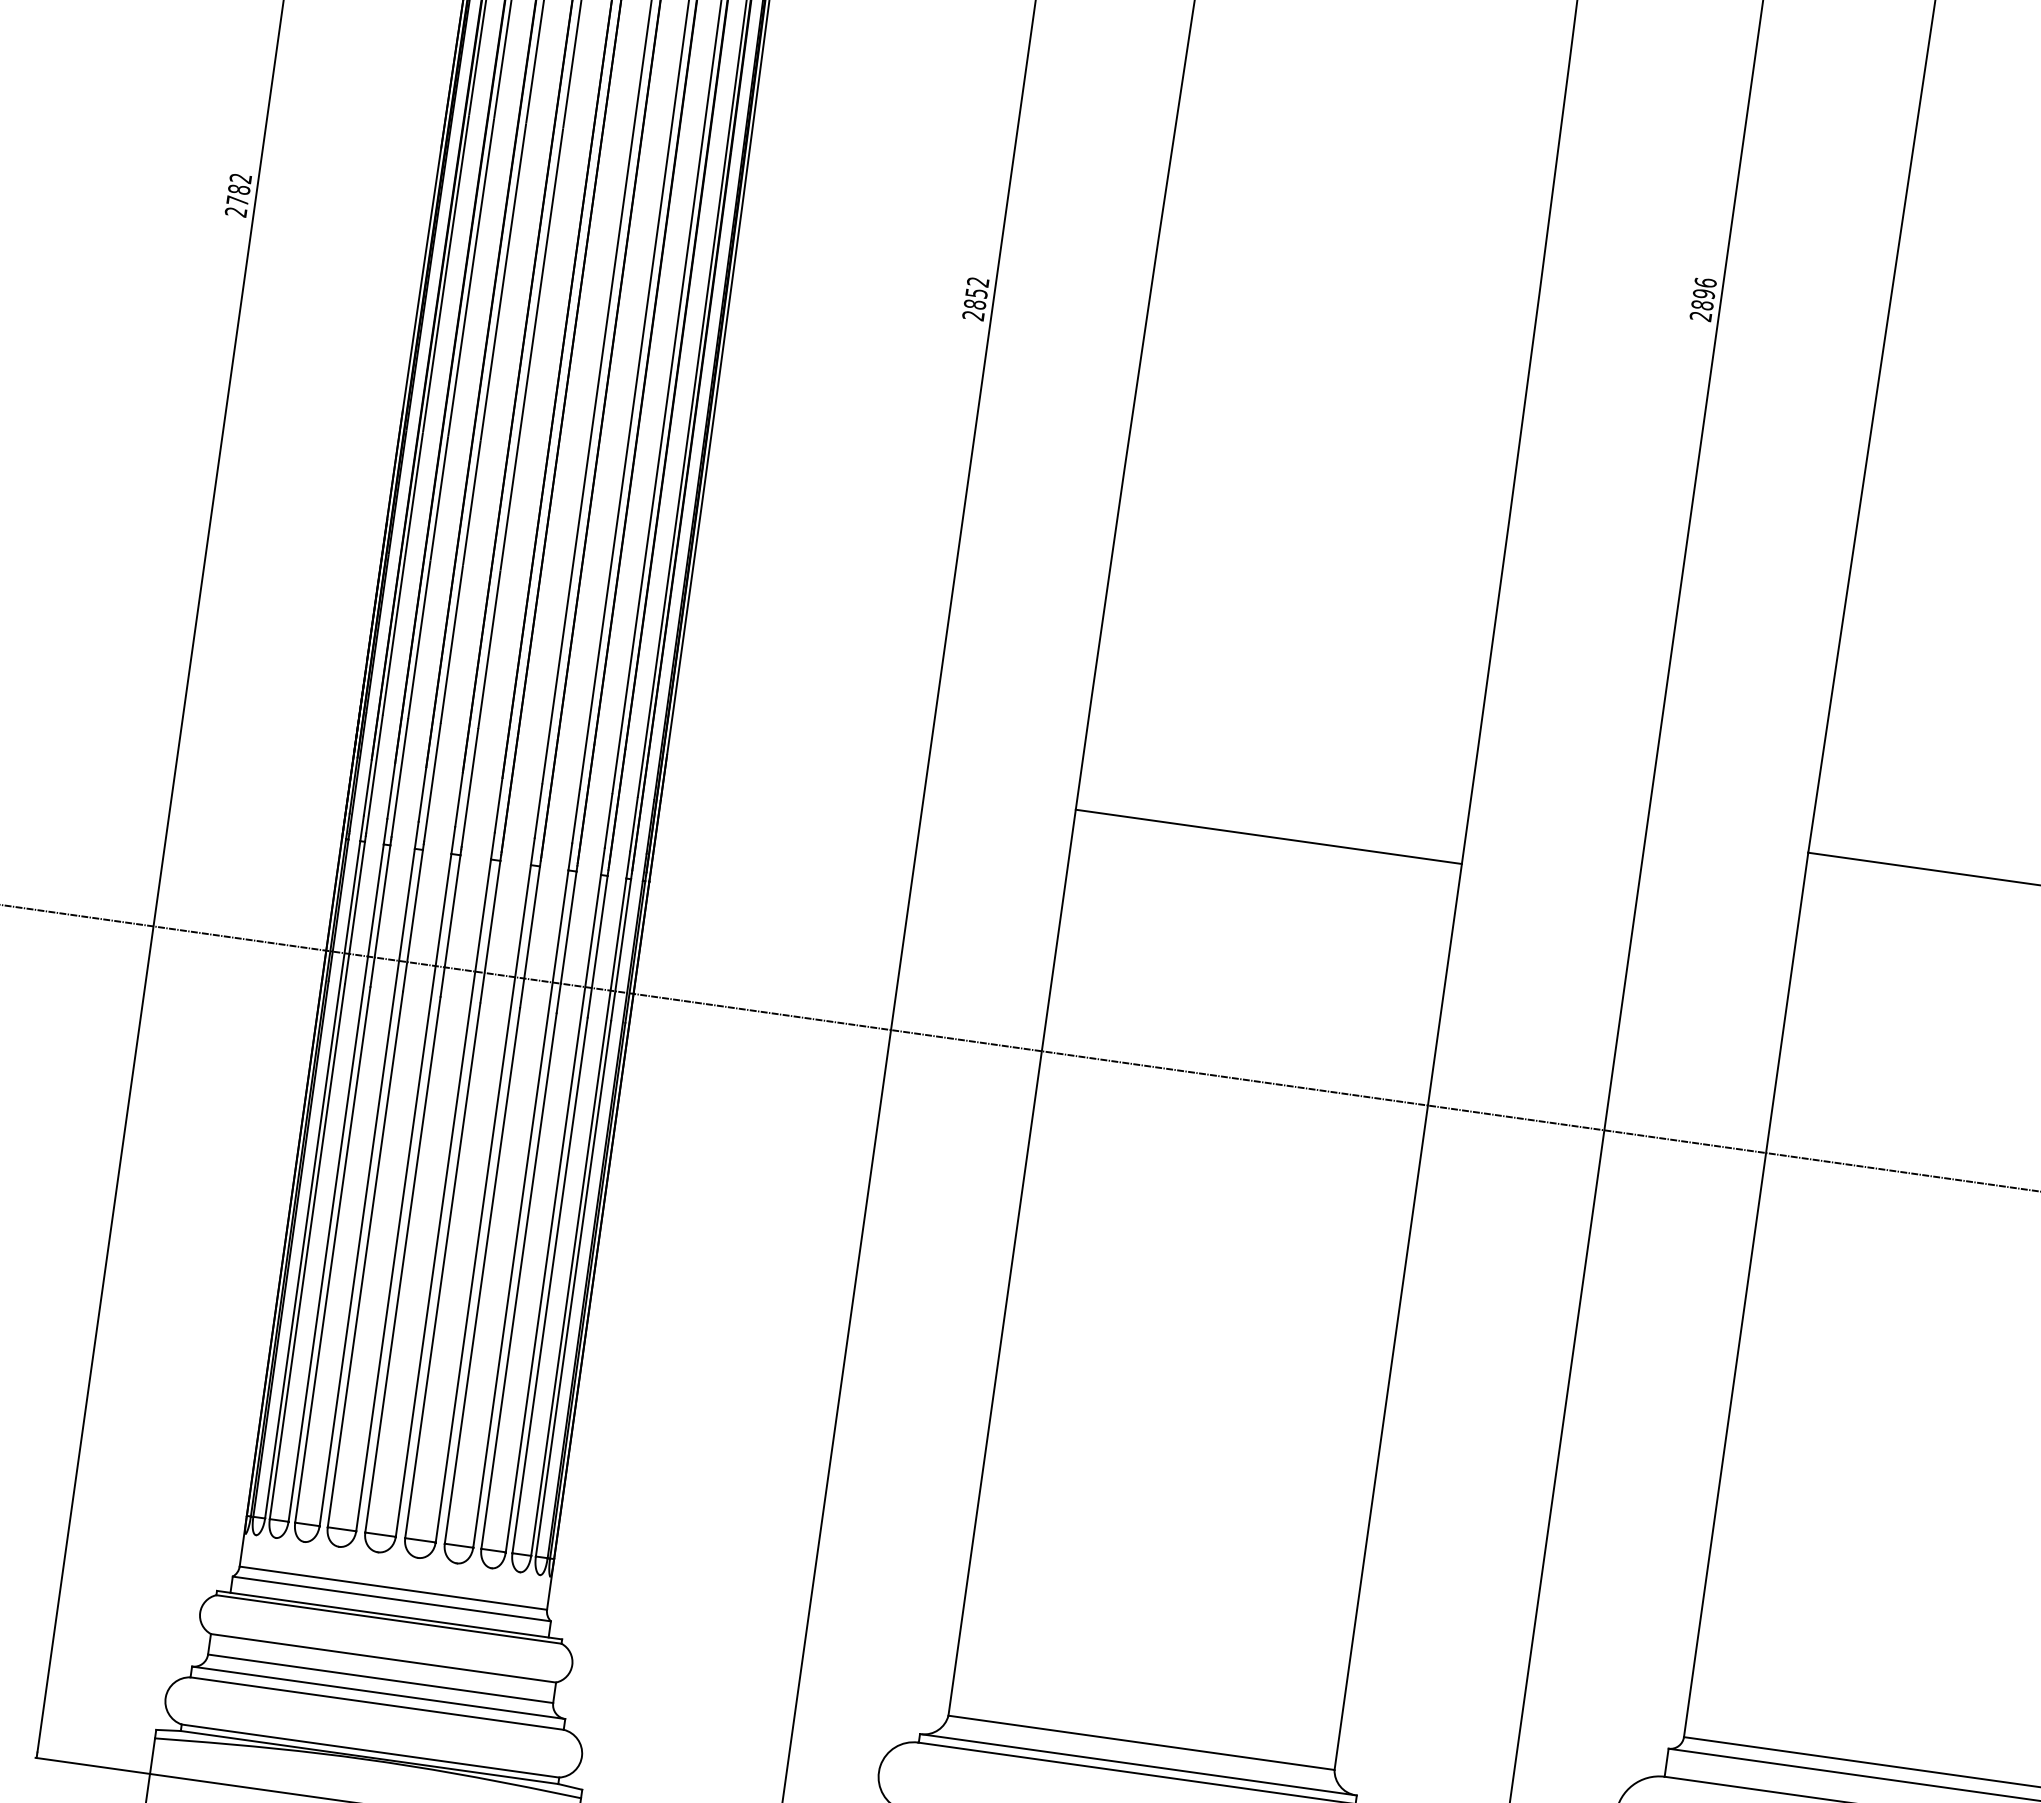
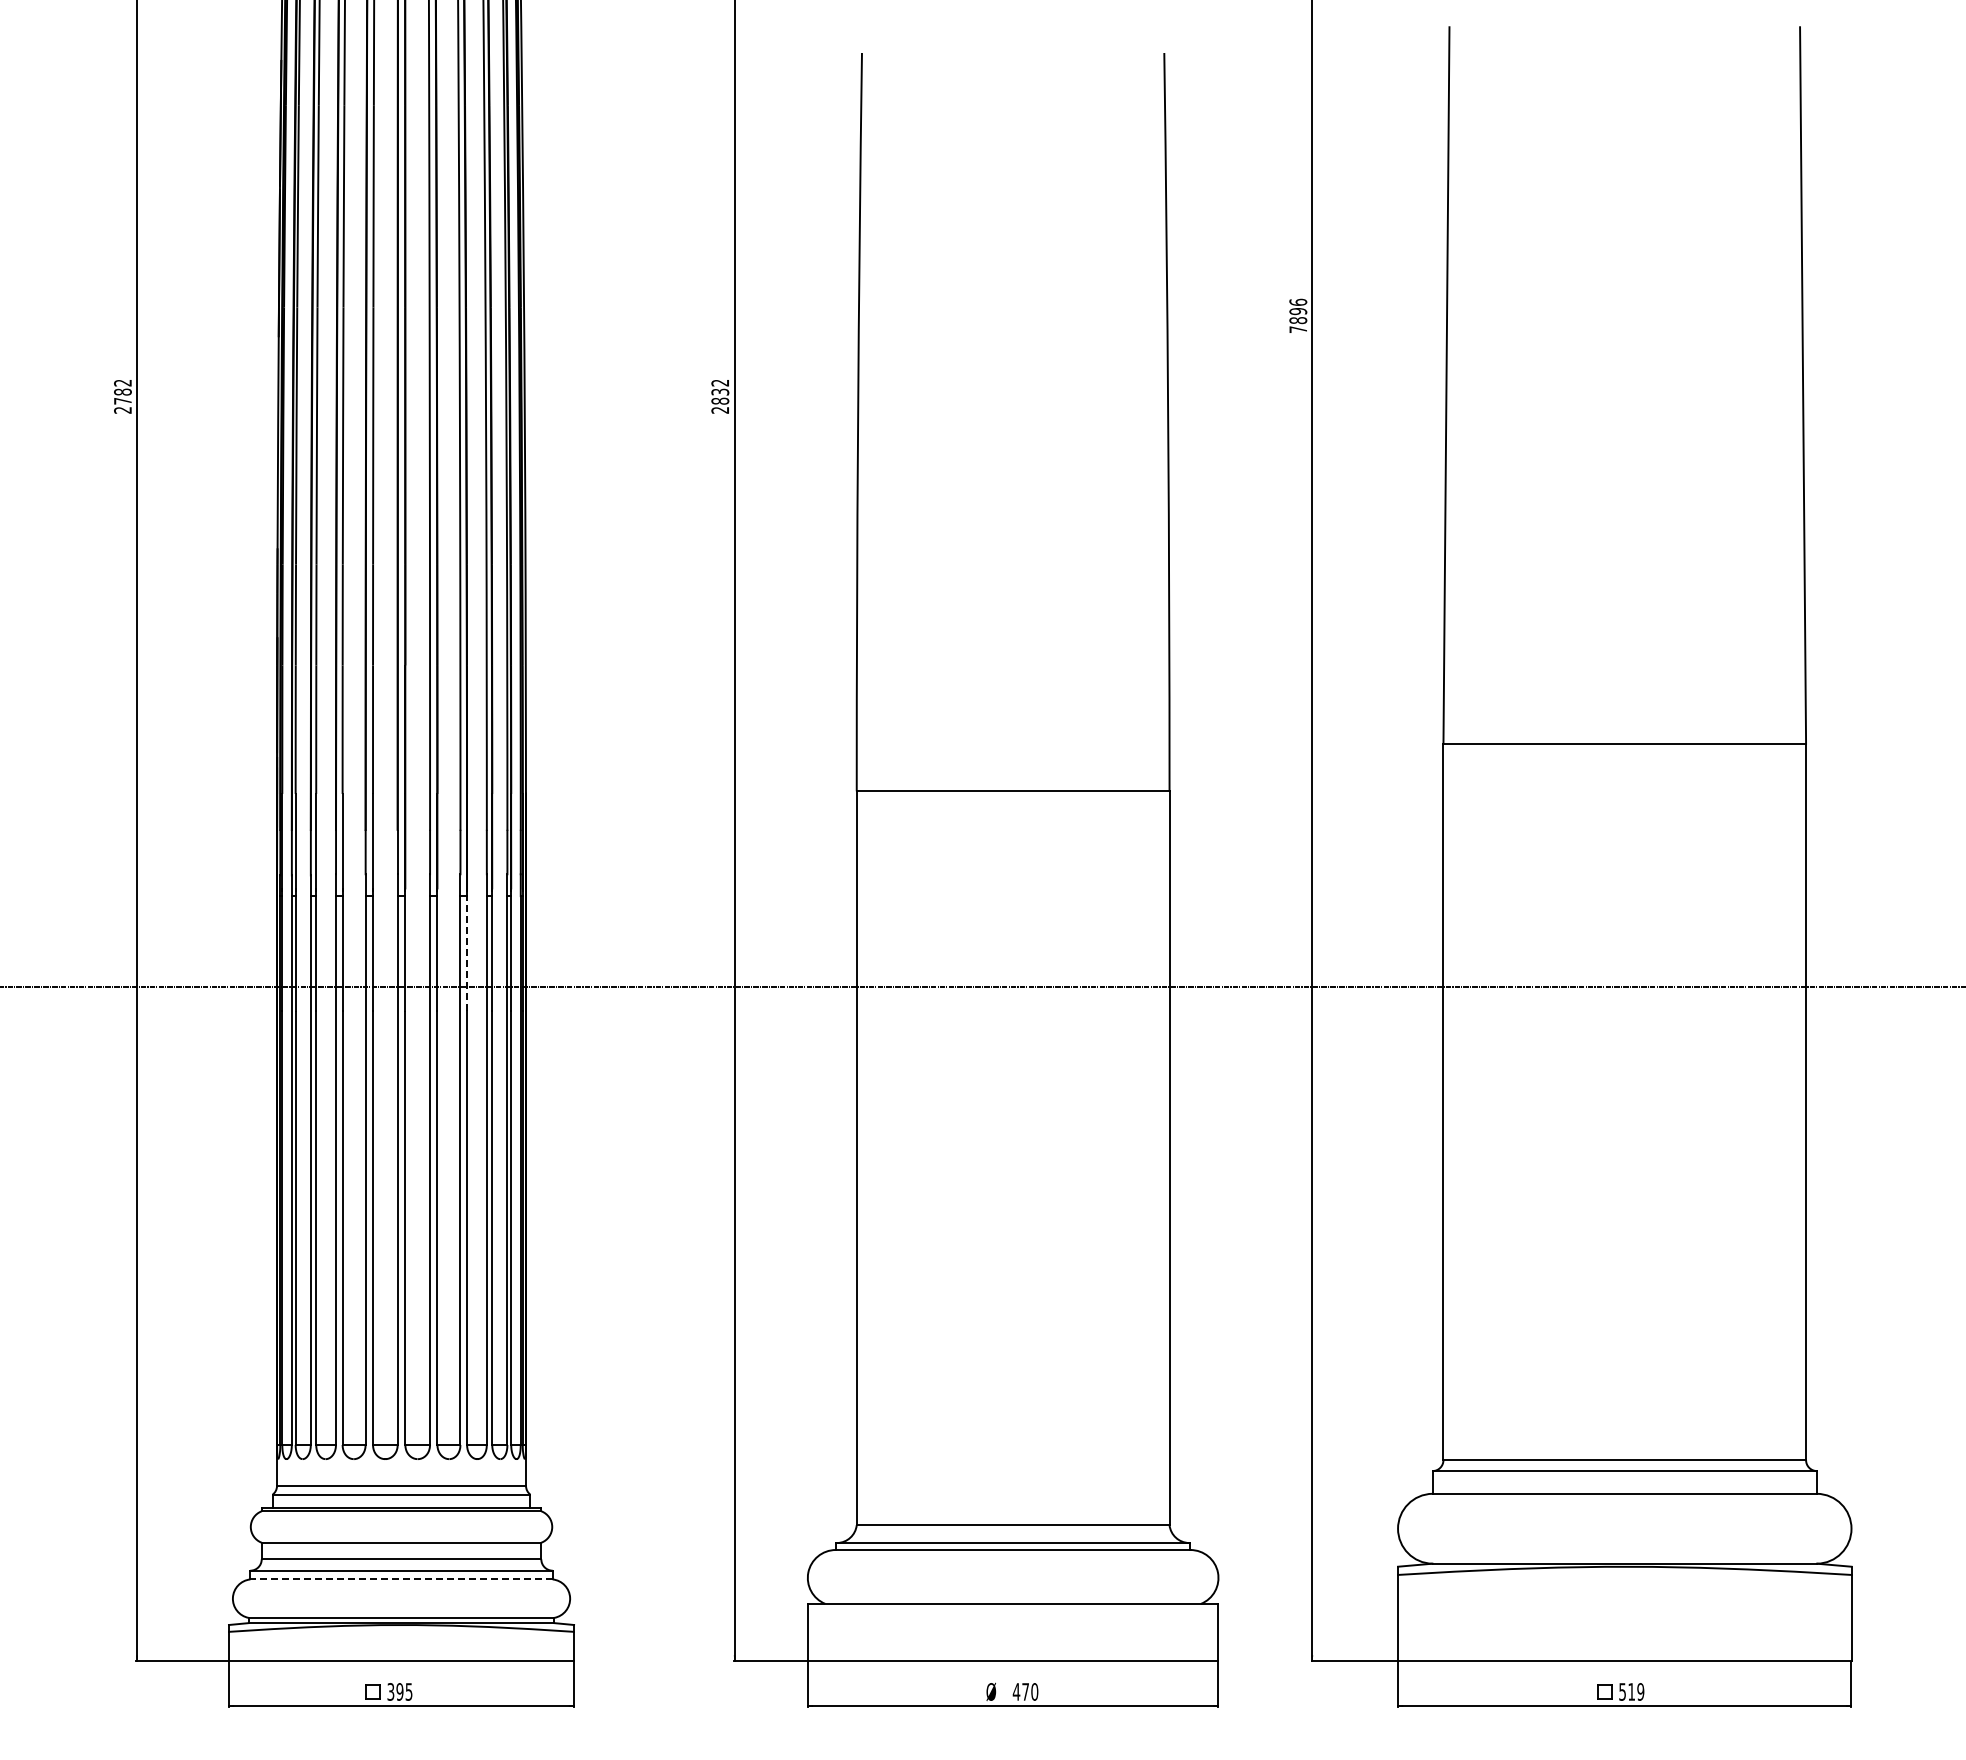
text: (975, 292) -> (719, 391), 2852 -> 2832
text: (1699, 316) -> (1297, 329), 2896 -> 7896
line: (567, 942) -> (467, 953), solid -> dashed
line: (377, 1703) -> (401, 1579), solid -> dashed

